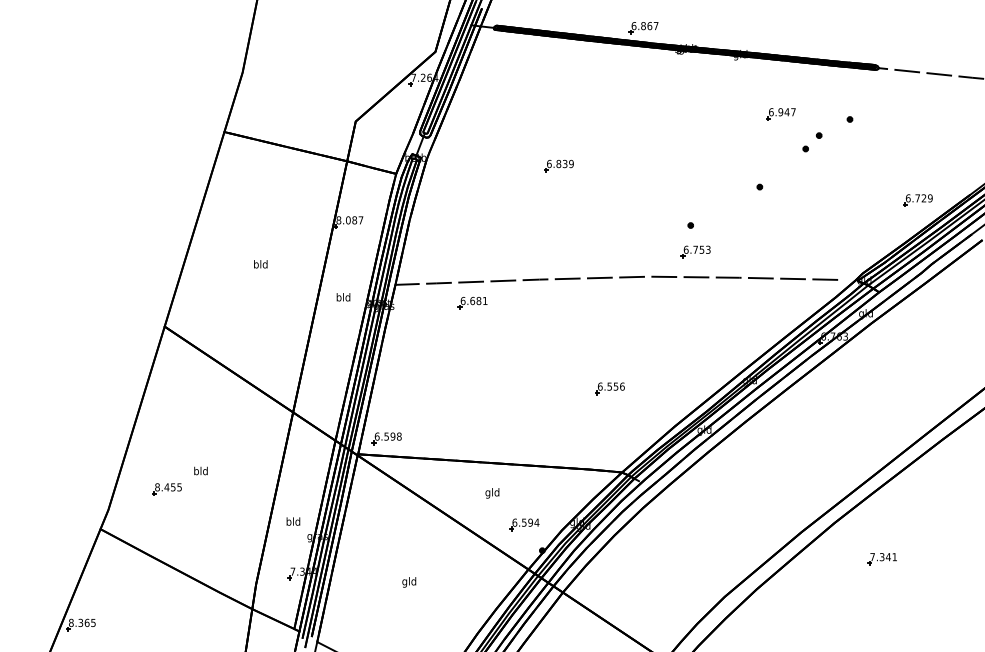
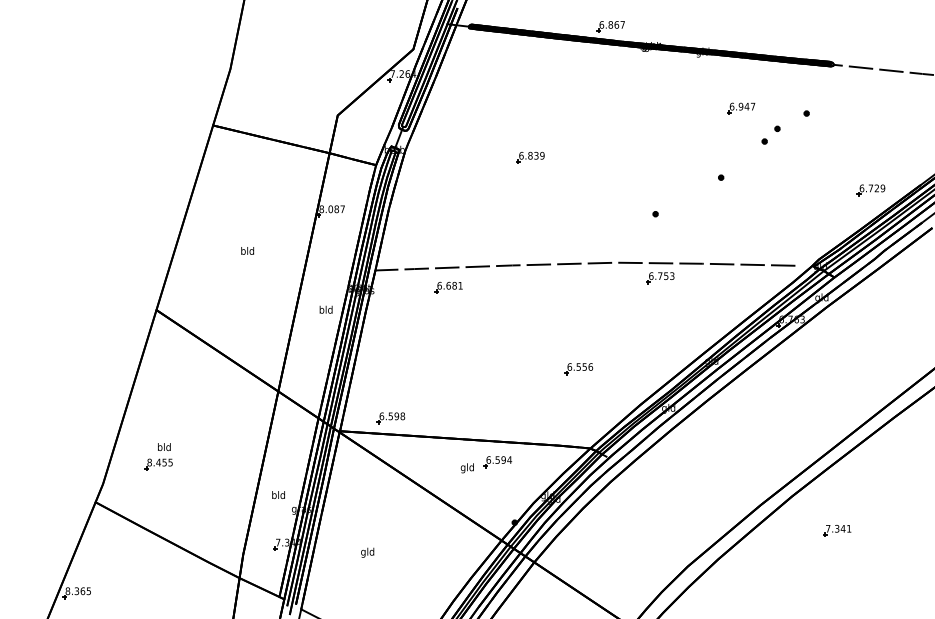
part: (695, 251) -> (660, 277), moved
text: (343, 297) -> (326, 309), moved
part: (386, 438) -> (390, 418), moved
text: (200, 470) -> (163, 446), moved
part: (524, 524) -> (497, 461), moved
text: (409, 582) -> (367, 552), moved

